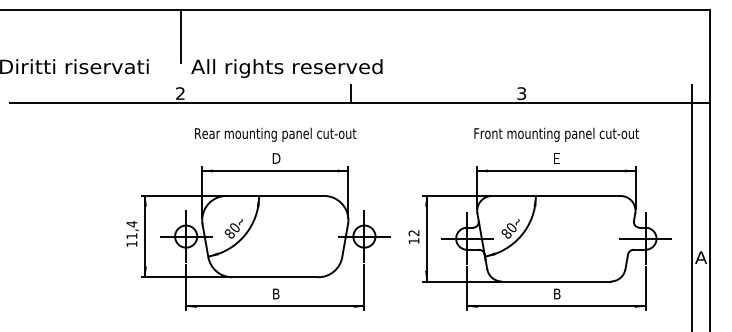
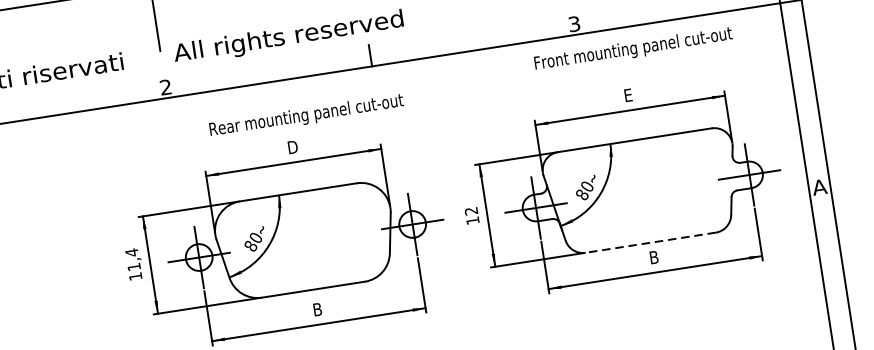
text: (275, 134) -> (306, 115), moved
text: (556, 134) -> (633, 49), moved
line: (555, 281) -> (649, 242), solid -> dashed

